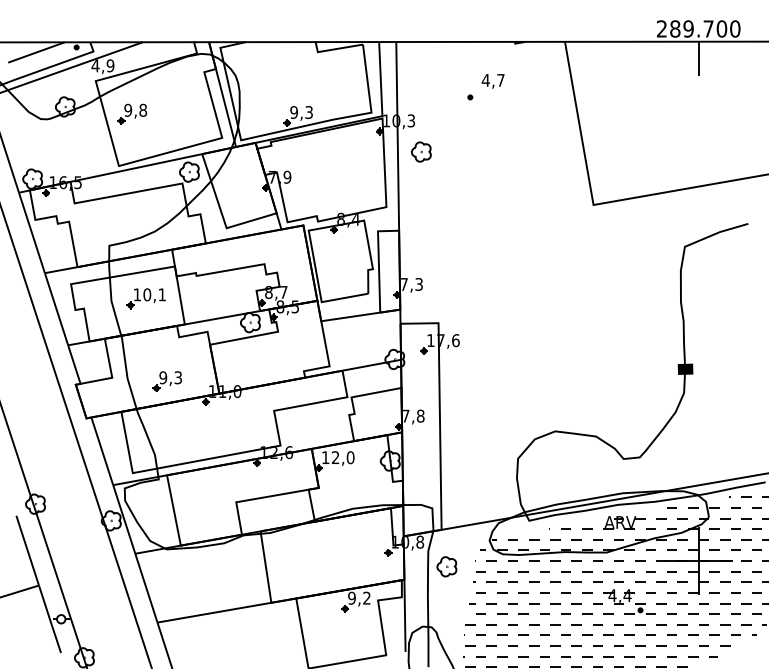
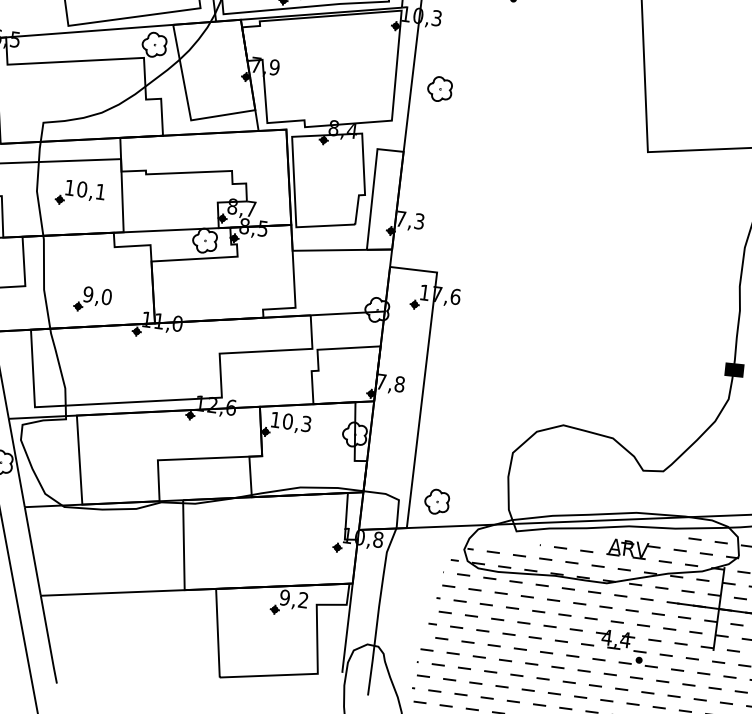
part: (421, 151) -> (440, 88), moved
text: (178, 377) -> (107, 296), 9,3 -> 9,0
text: (342, 457) -> (296, 422), 12,0 -> 10,3
part: (446, 566) -> (436, 501), moved

